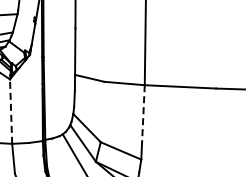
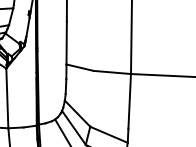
line: (11, 111) -> (7, 98), dashed -> solid
line: (143, 114) -> (129, 101), dashed -> solid

